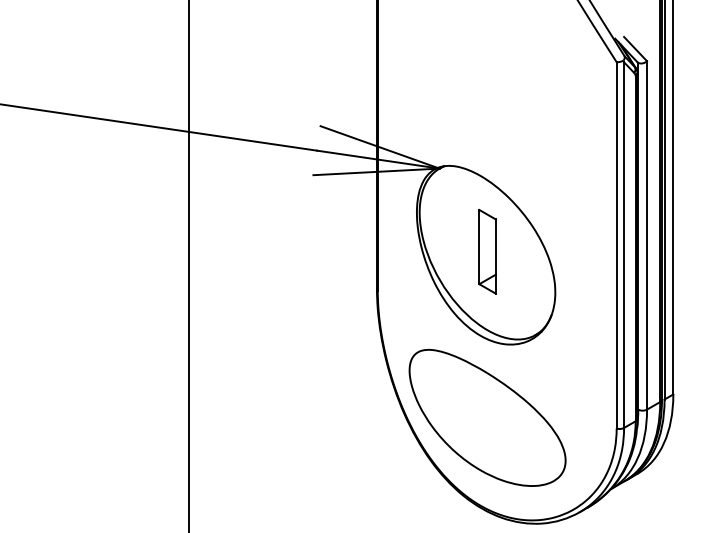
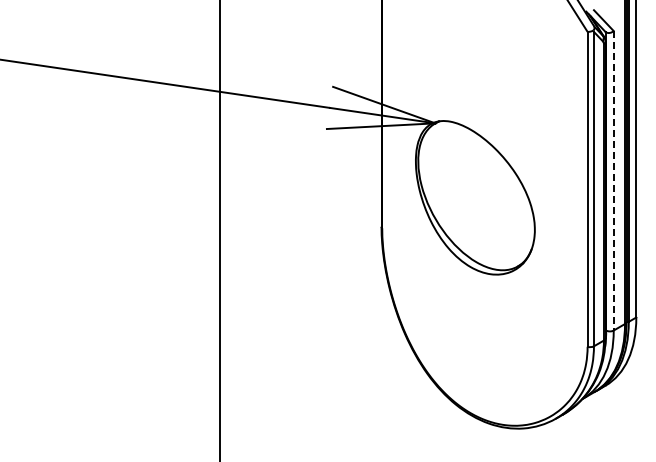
line: (646, 235) -> (613, 180), solid -> dashed
part: (487, 251) -> (476, 194), removed
part: (487, 417) -> (476, 337), removed

